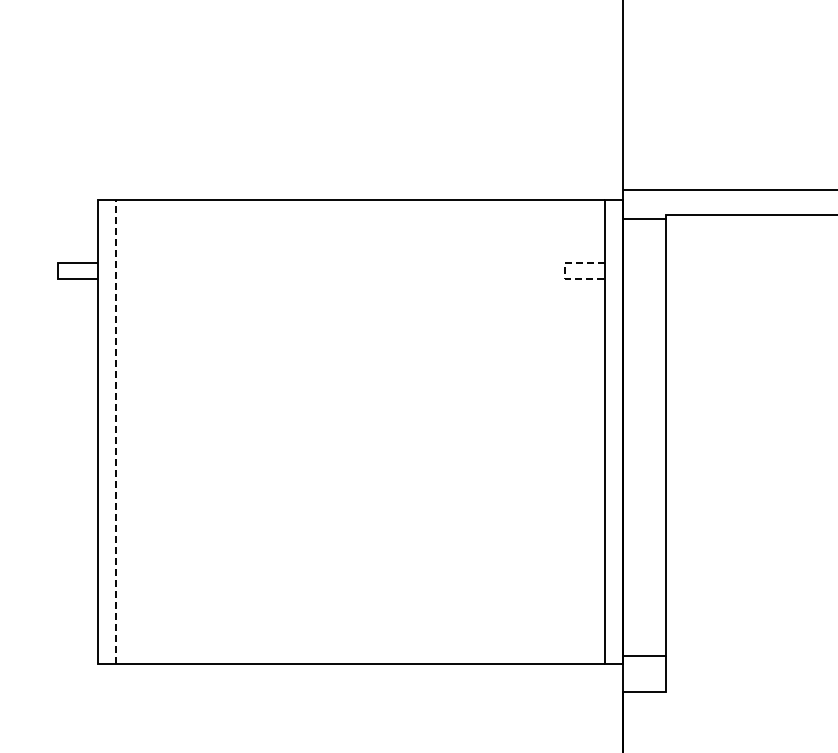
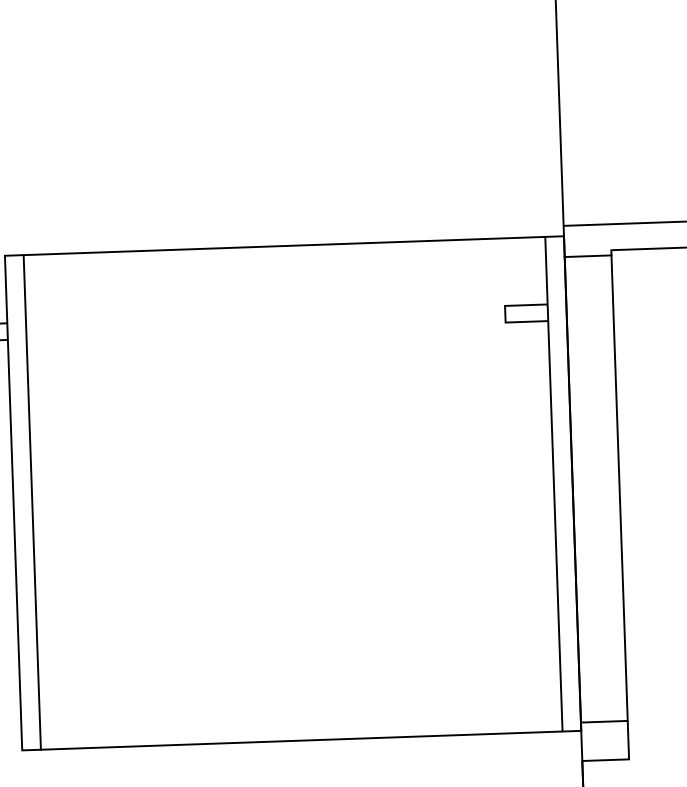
line: (565, 271) -> (505, 314), dashed -> solid
line: (115, 431) -> (31, 502), dashed -> solid

